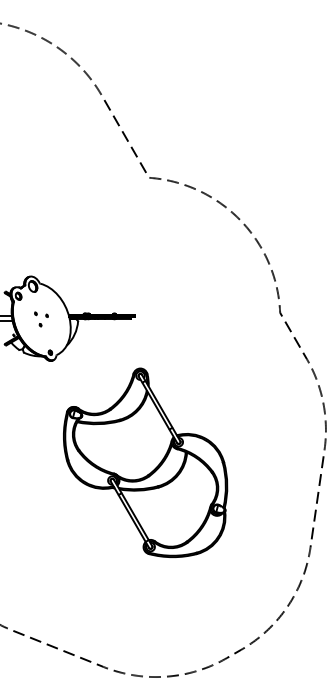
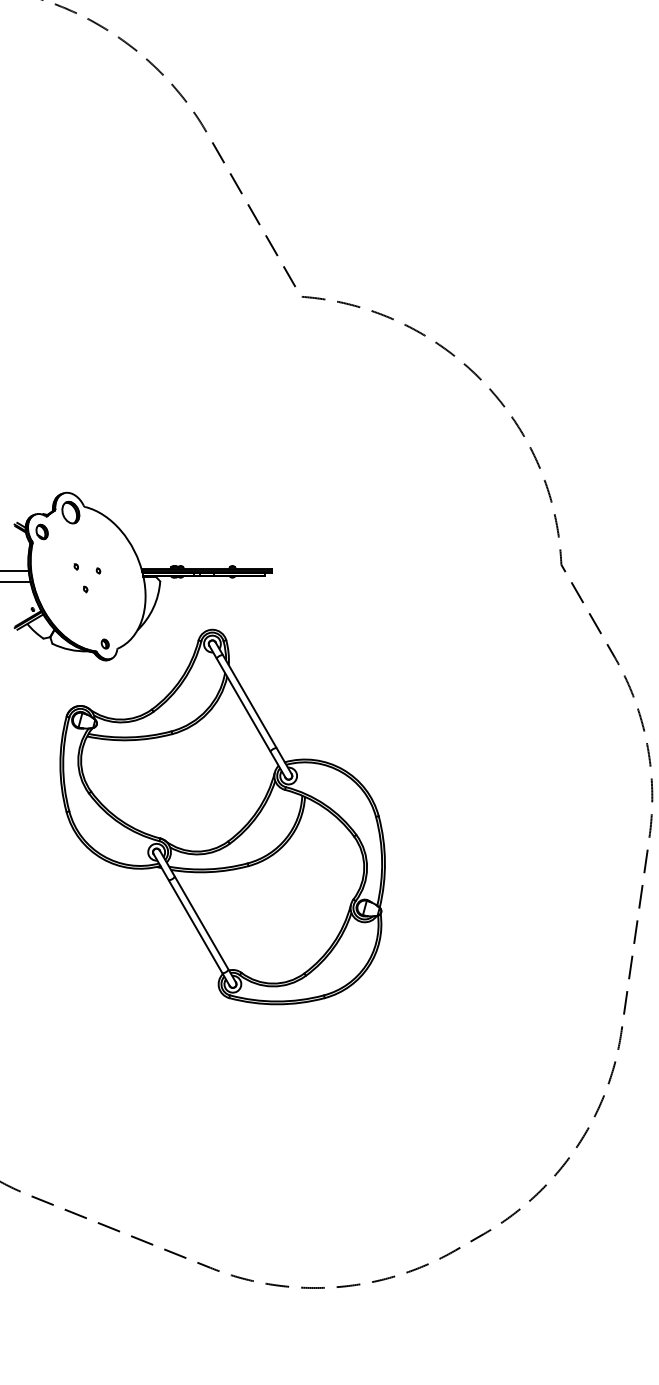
part: (145, 462) -> (222, 816), moved

